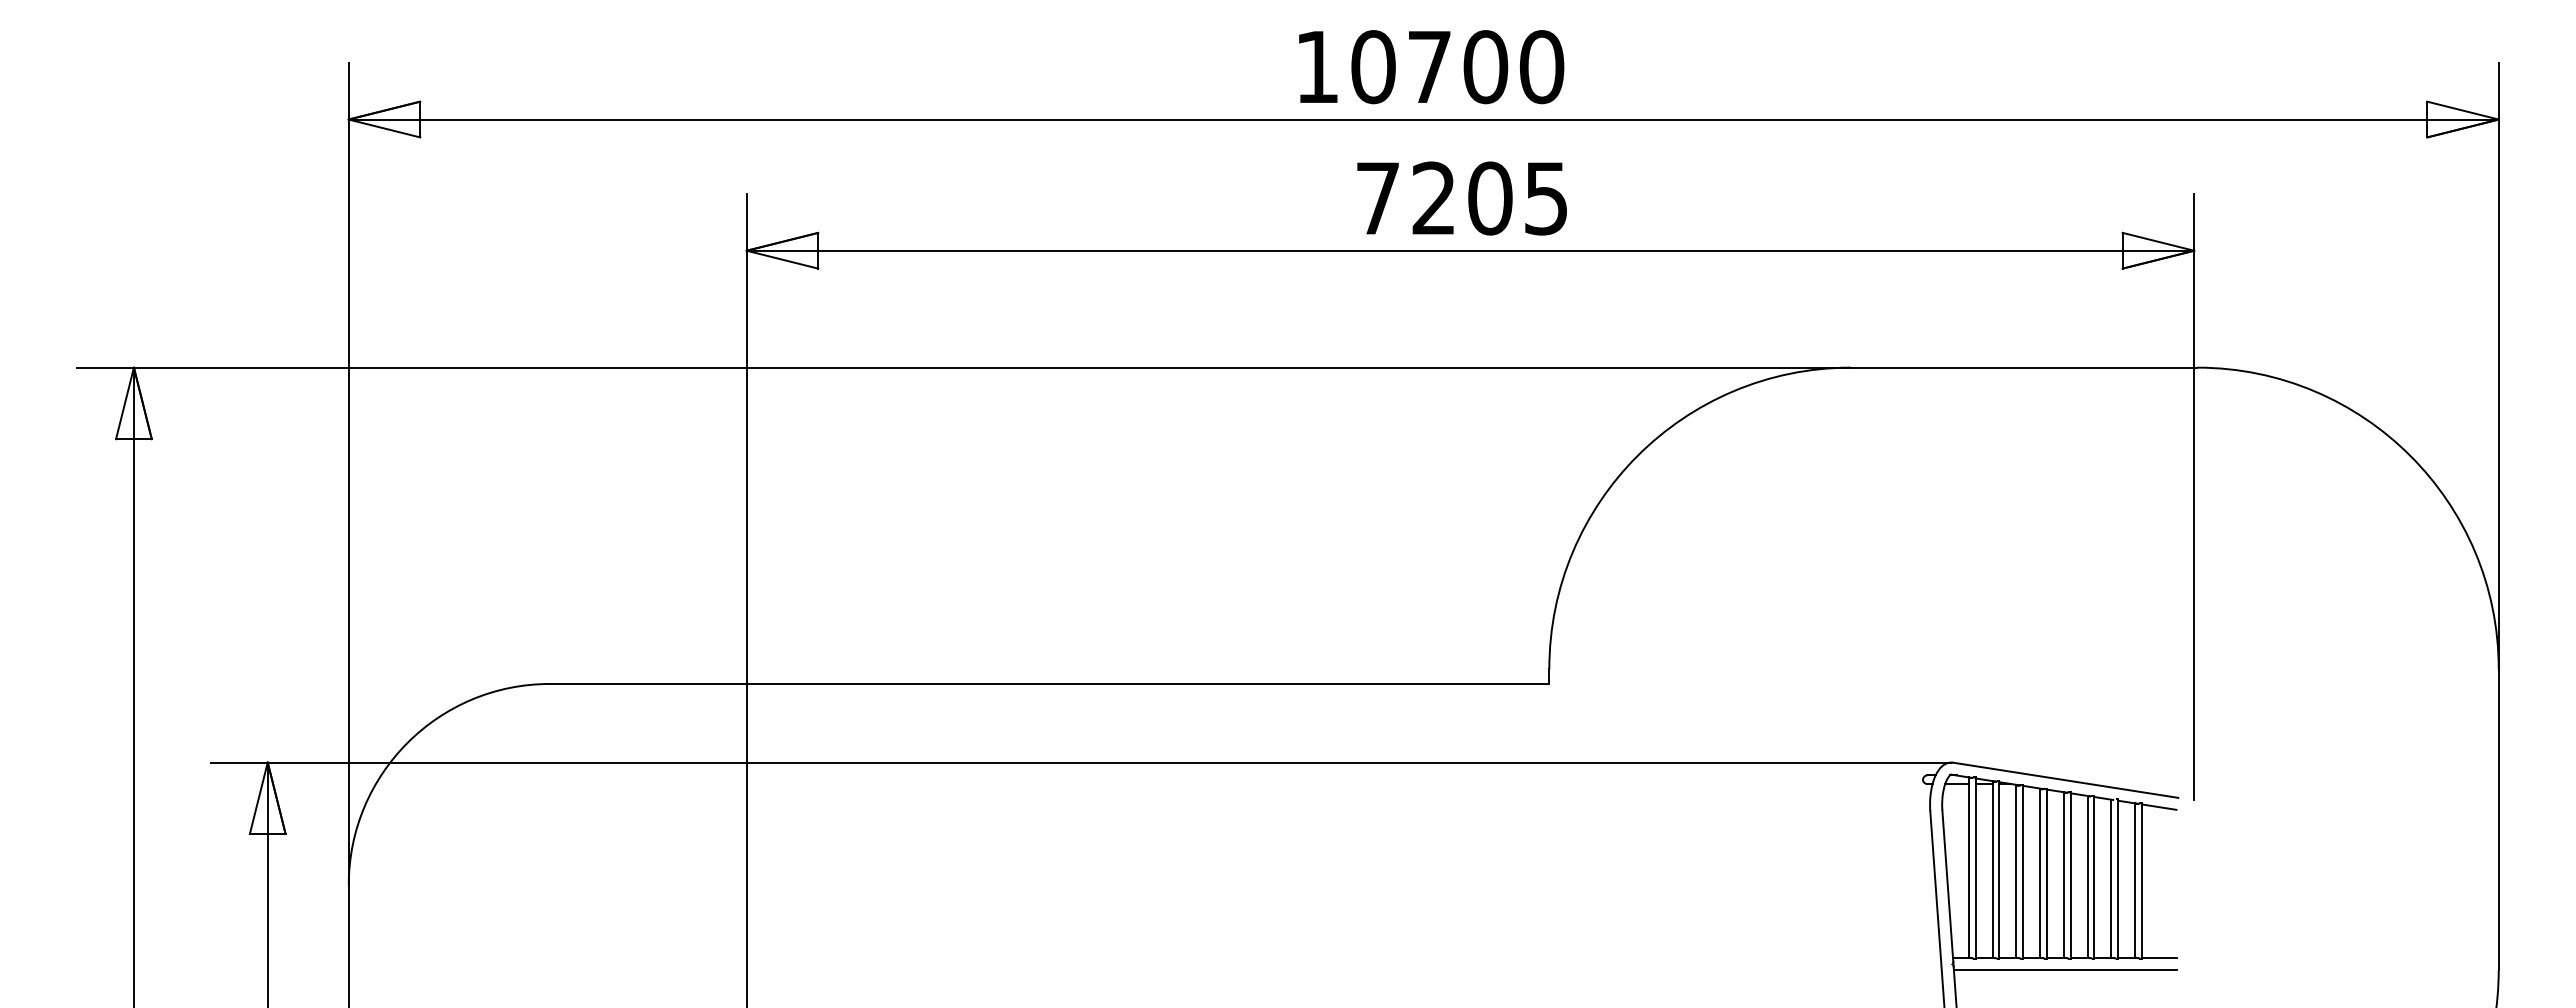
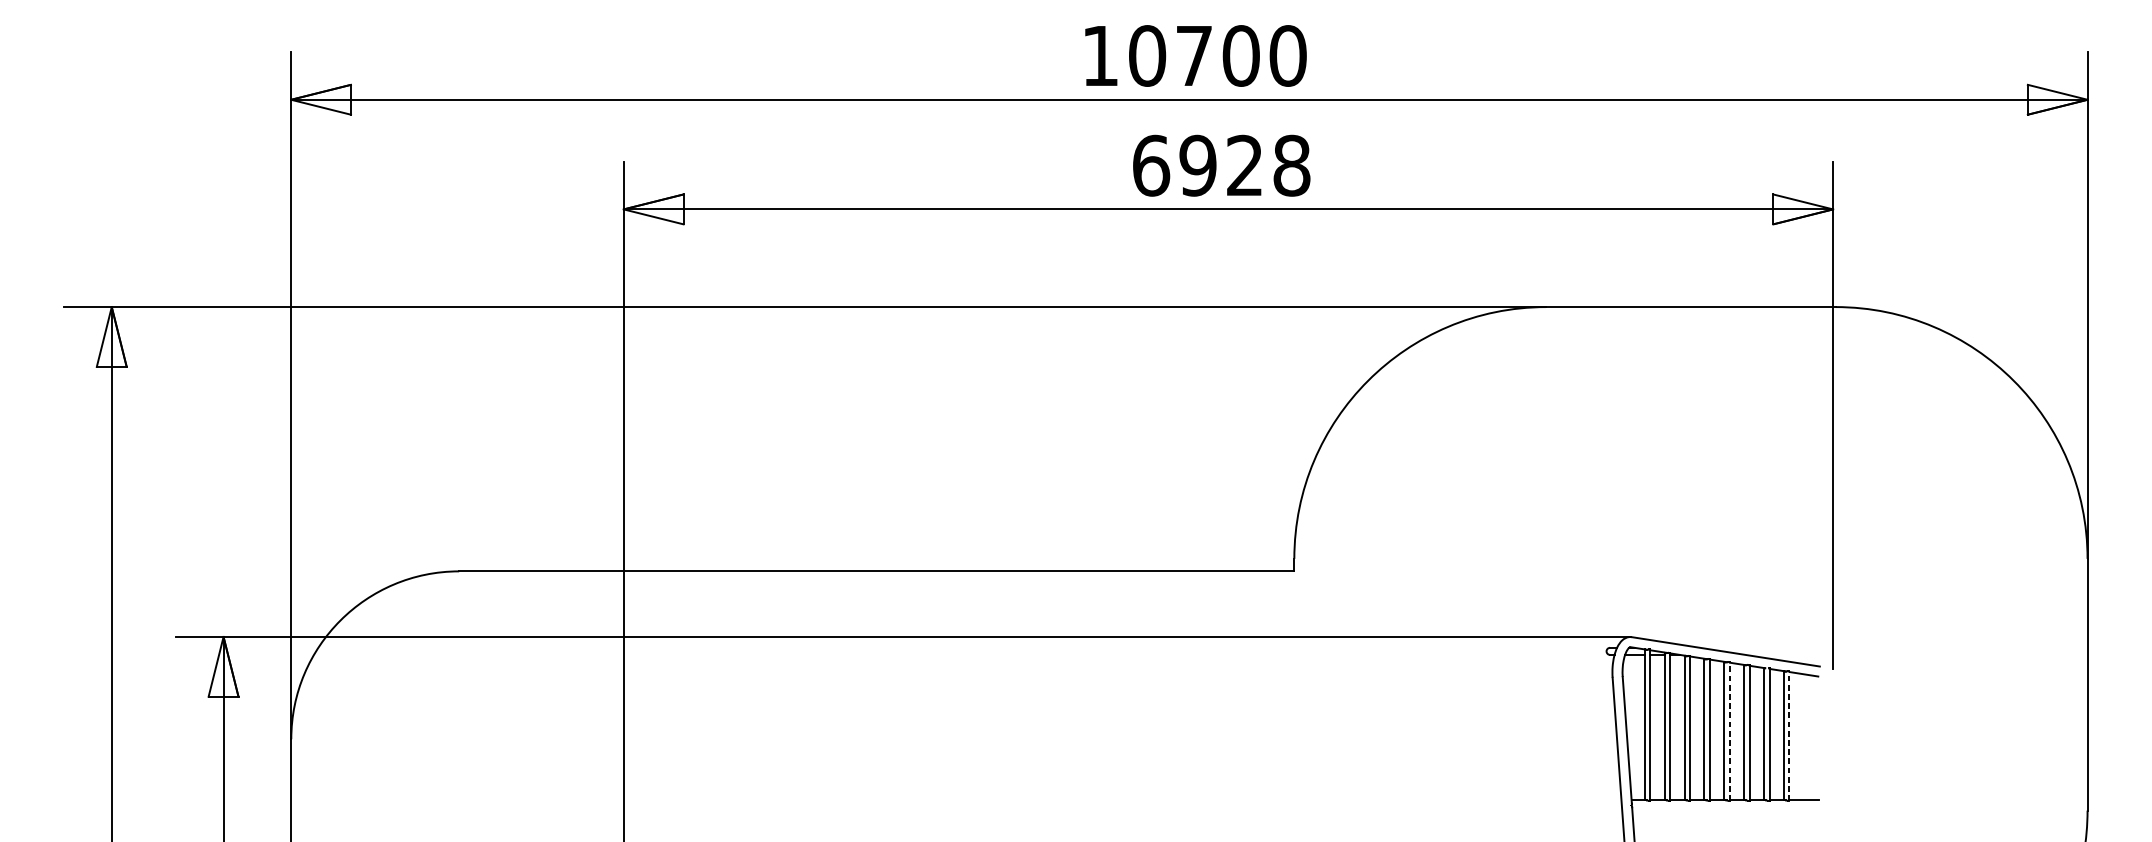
text: (1462, 198) -> (1221, 165), 7205 -> 6928
line: (2070, 874) -> (1729, 730), solid -> dashed
line: (2141, 881) -> (1789, 736), solid -> dashed
line: (2065, 970) -> (1725, 810), removed

